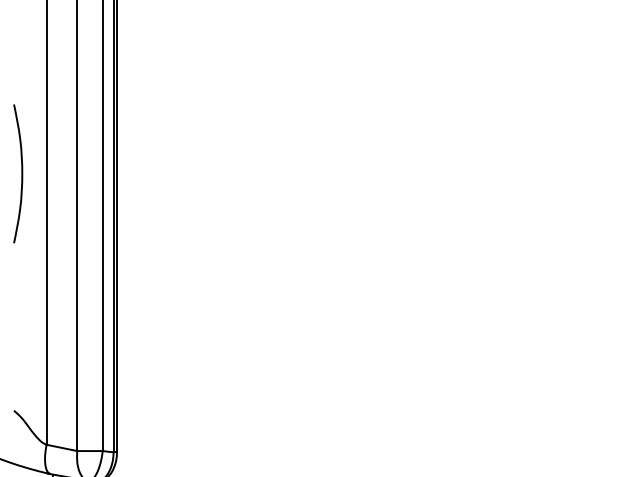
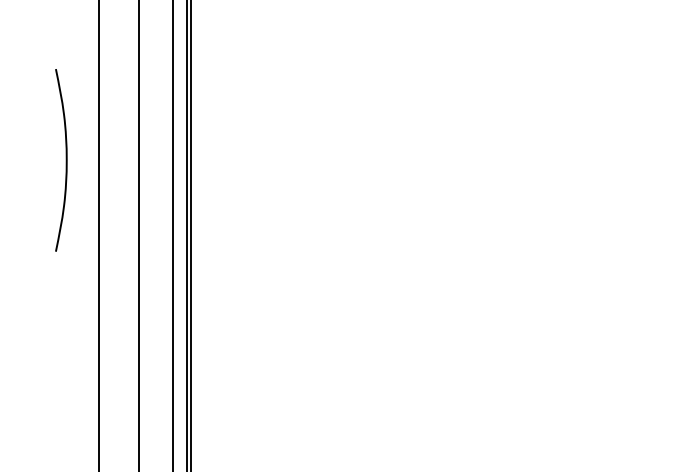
curve: (21, 173) -> (65, 159), moved

